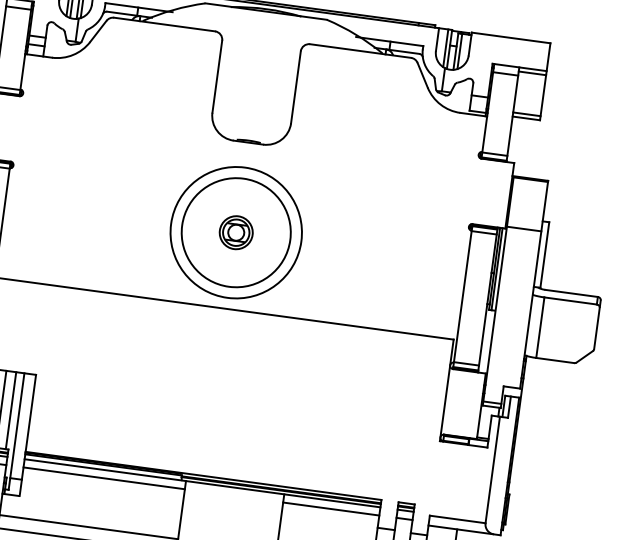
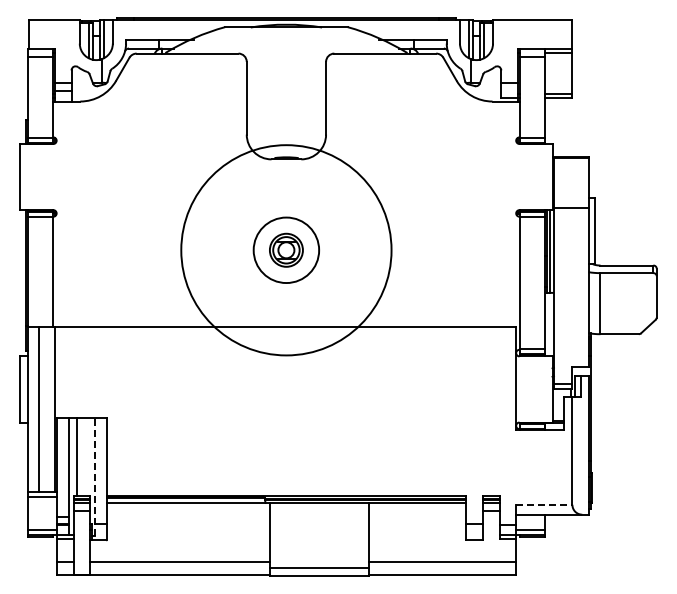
circle: (235, 231) -> (285, 249), size x0.6
circle: (236, 232) -> (286, 250), size x1.6
line: (11, 410) -> (87, 456), removed
line: (16, 431) -> (95, 476), solid -> dashed
line: (104, 478) -> (188, 511), removed
line: (331, 509) -> (417, 511), removed
line: (457, 519) -> (544, 504), solid -> dashed

